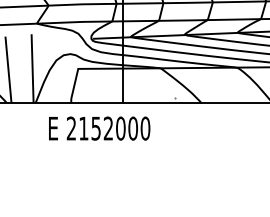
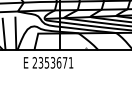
text: (113, 127) -> (55, 62), 2152000 -> 2353671

